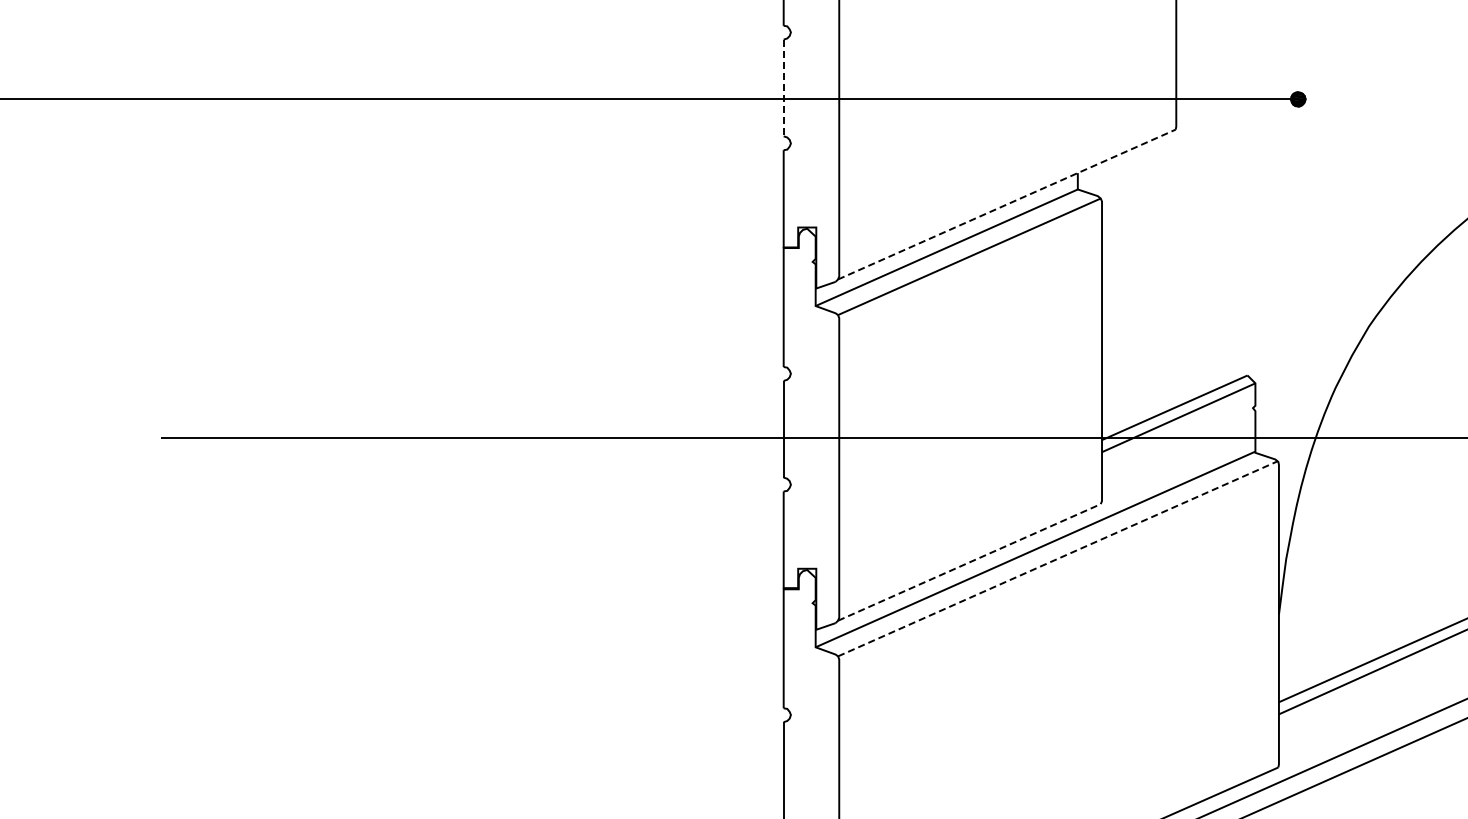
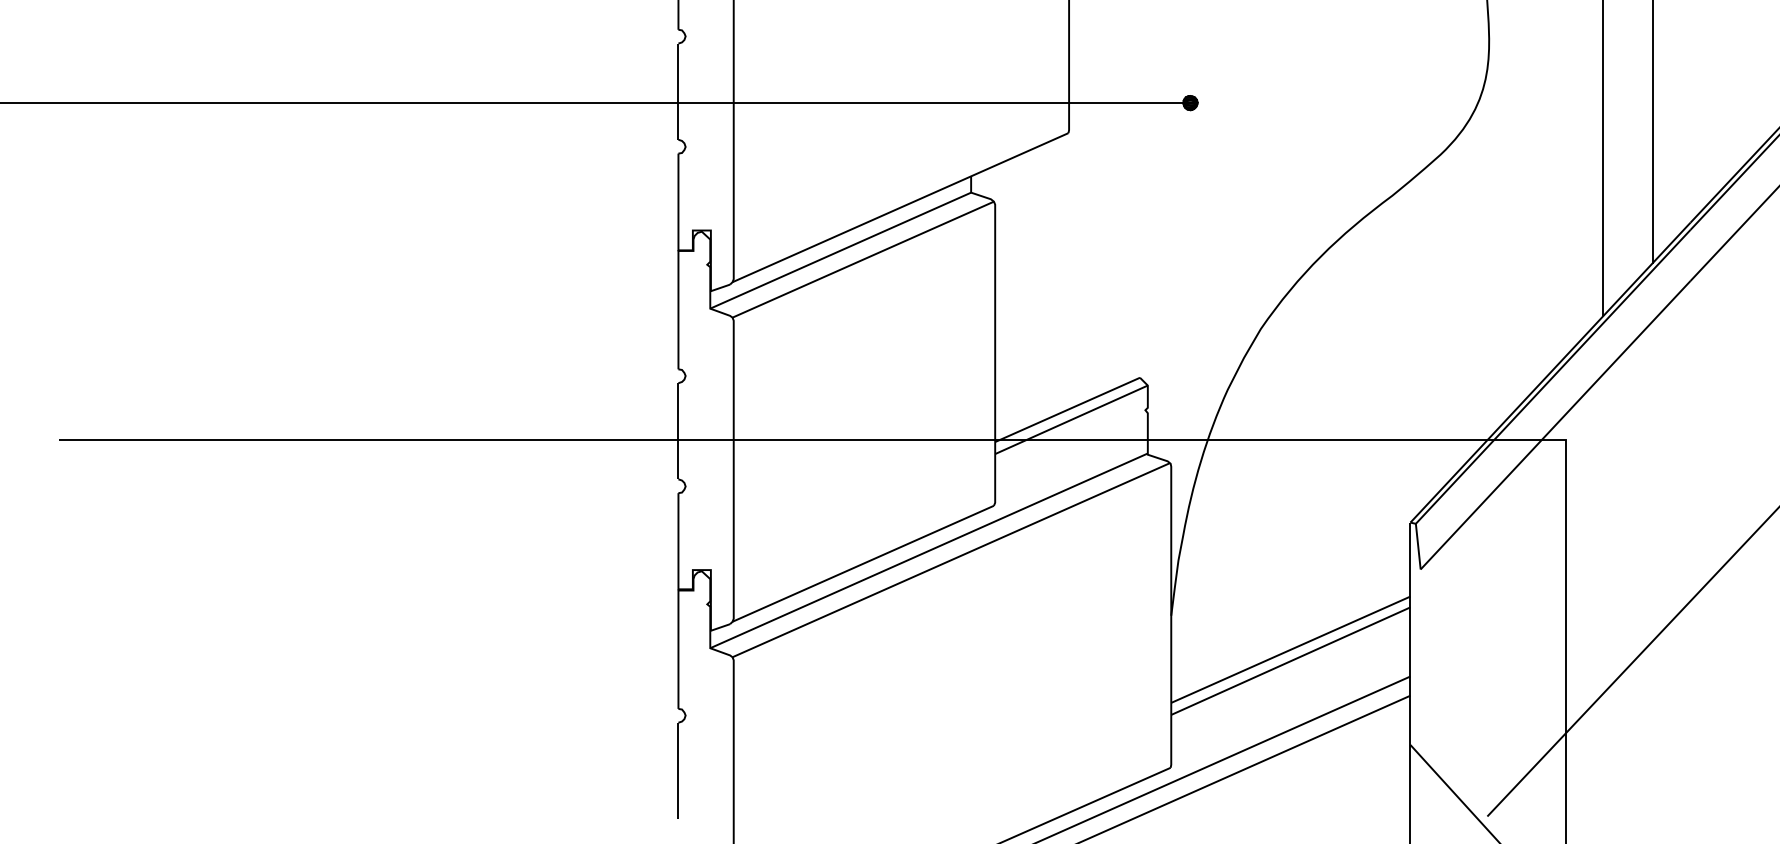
line: (783, 88) -> (678, 92), dashed -> solid
line: (1006, 204) -> (900, 207), dashed -> solid
line: (1058, 558) -> (951, 559), dashed -> solid
line: (969, 562) -> (863, 563), dashed -> solid

